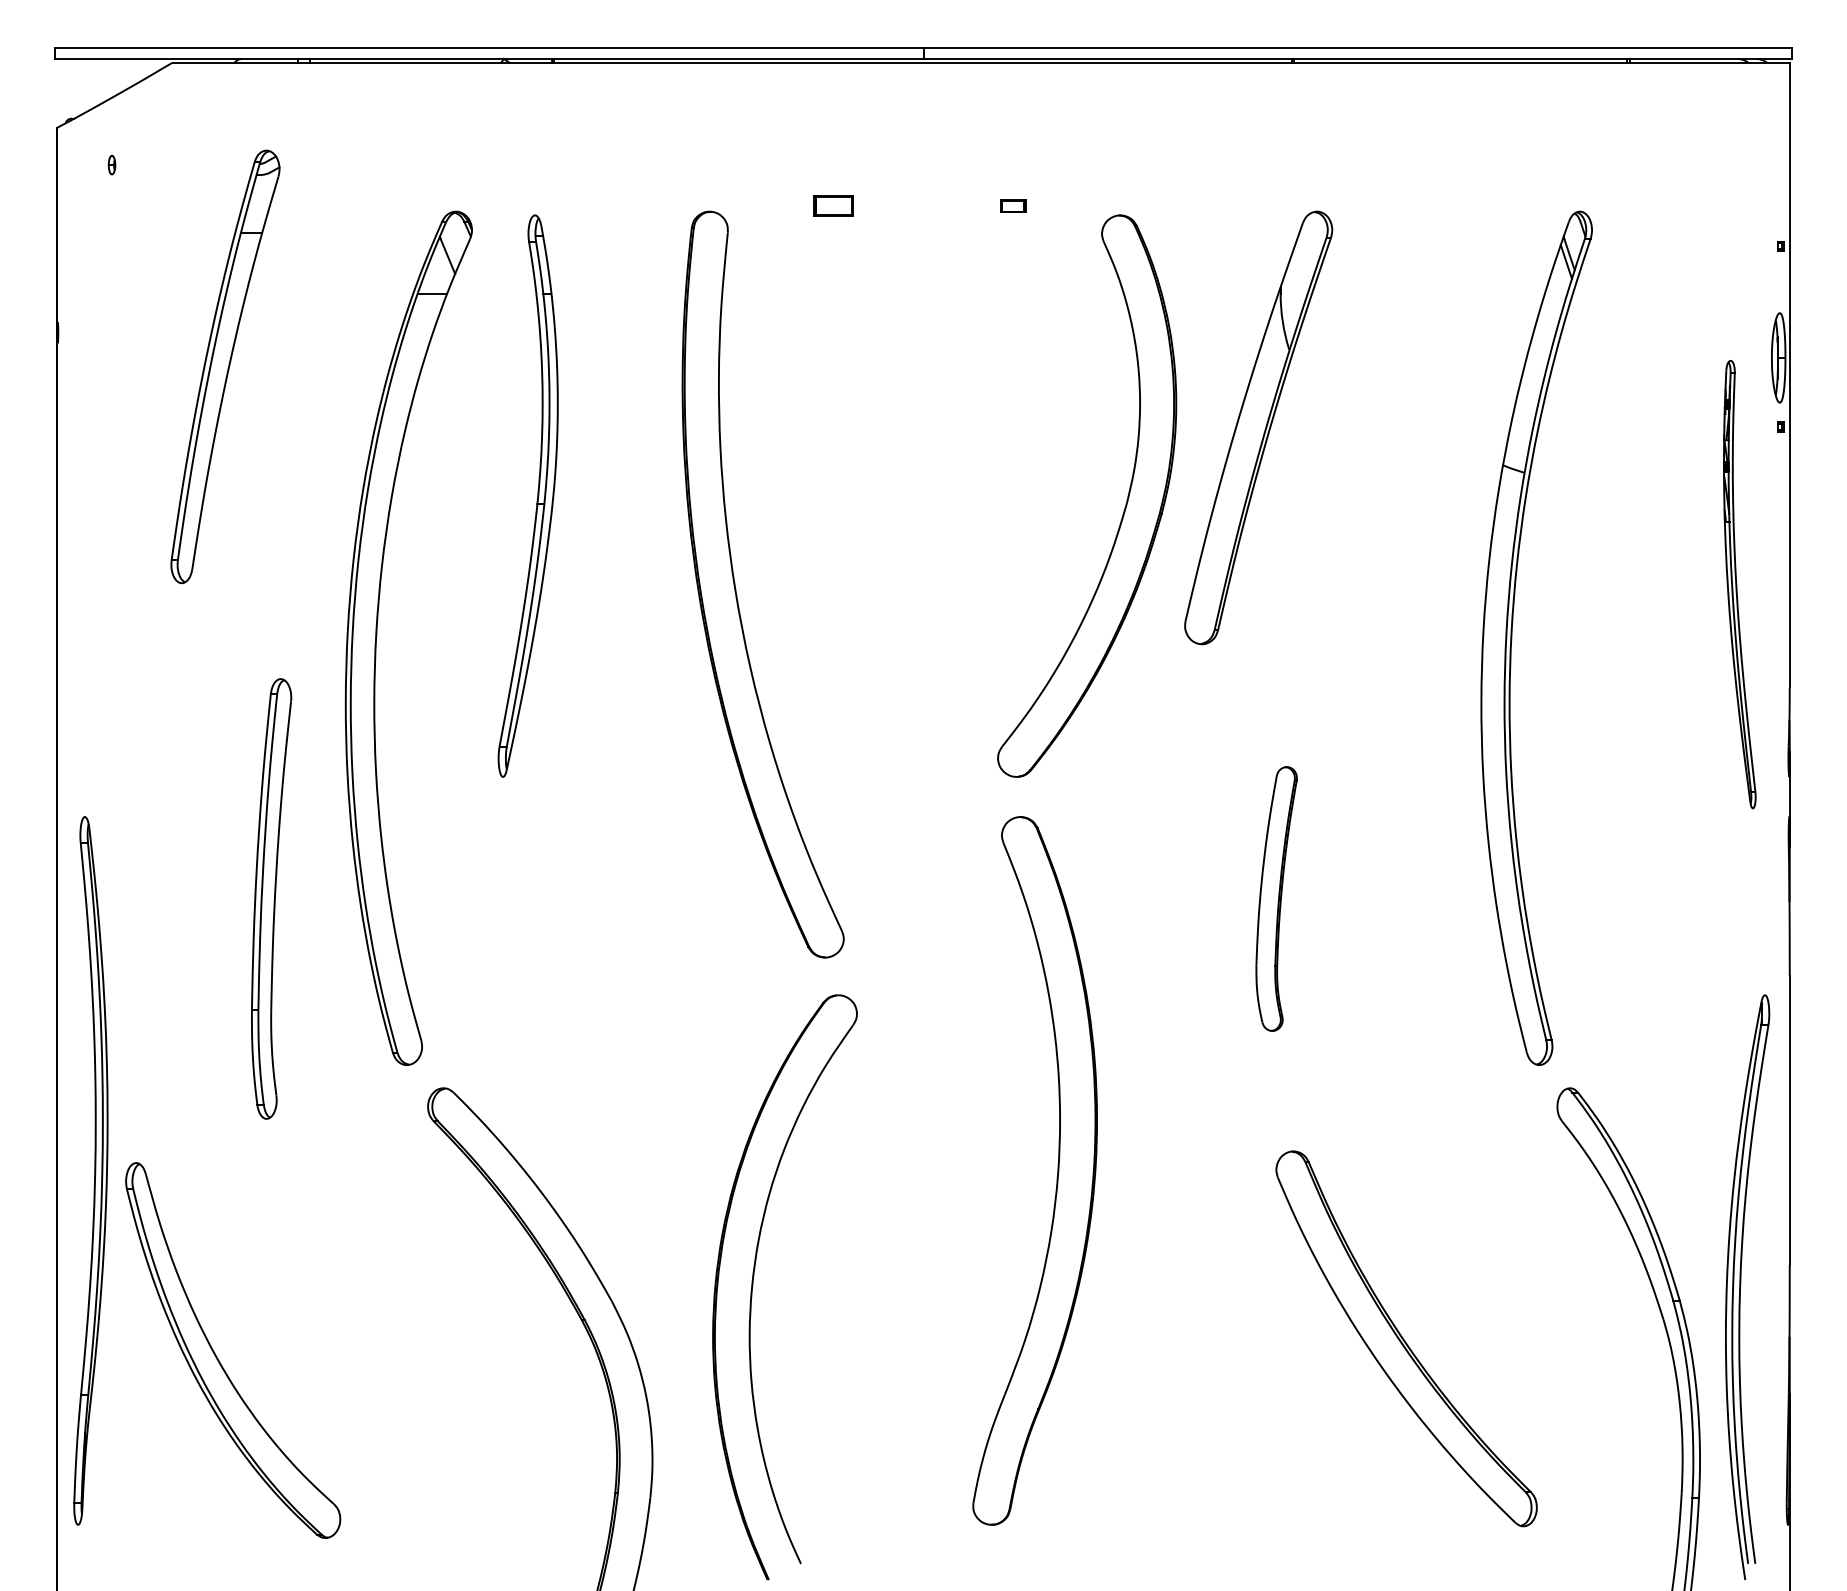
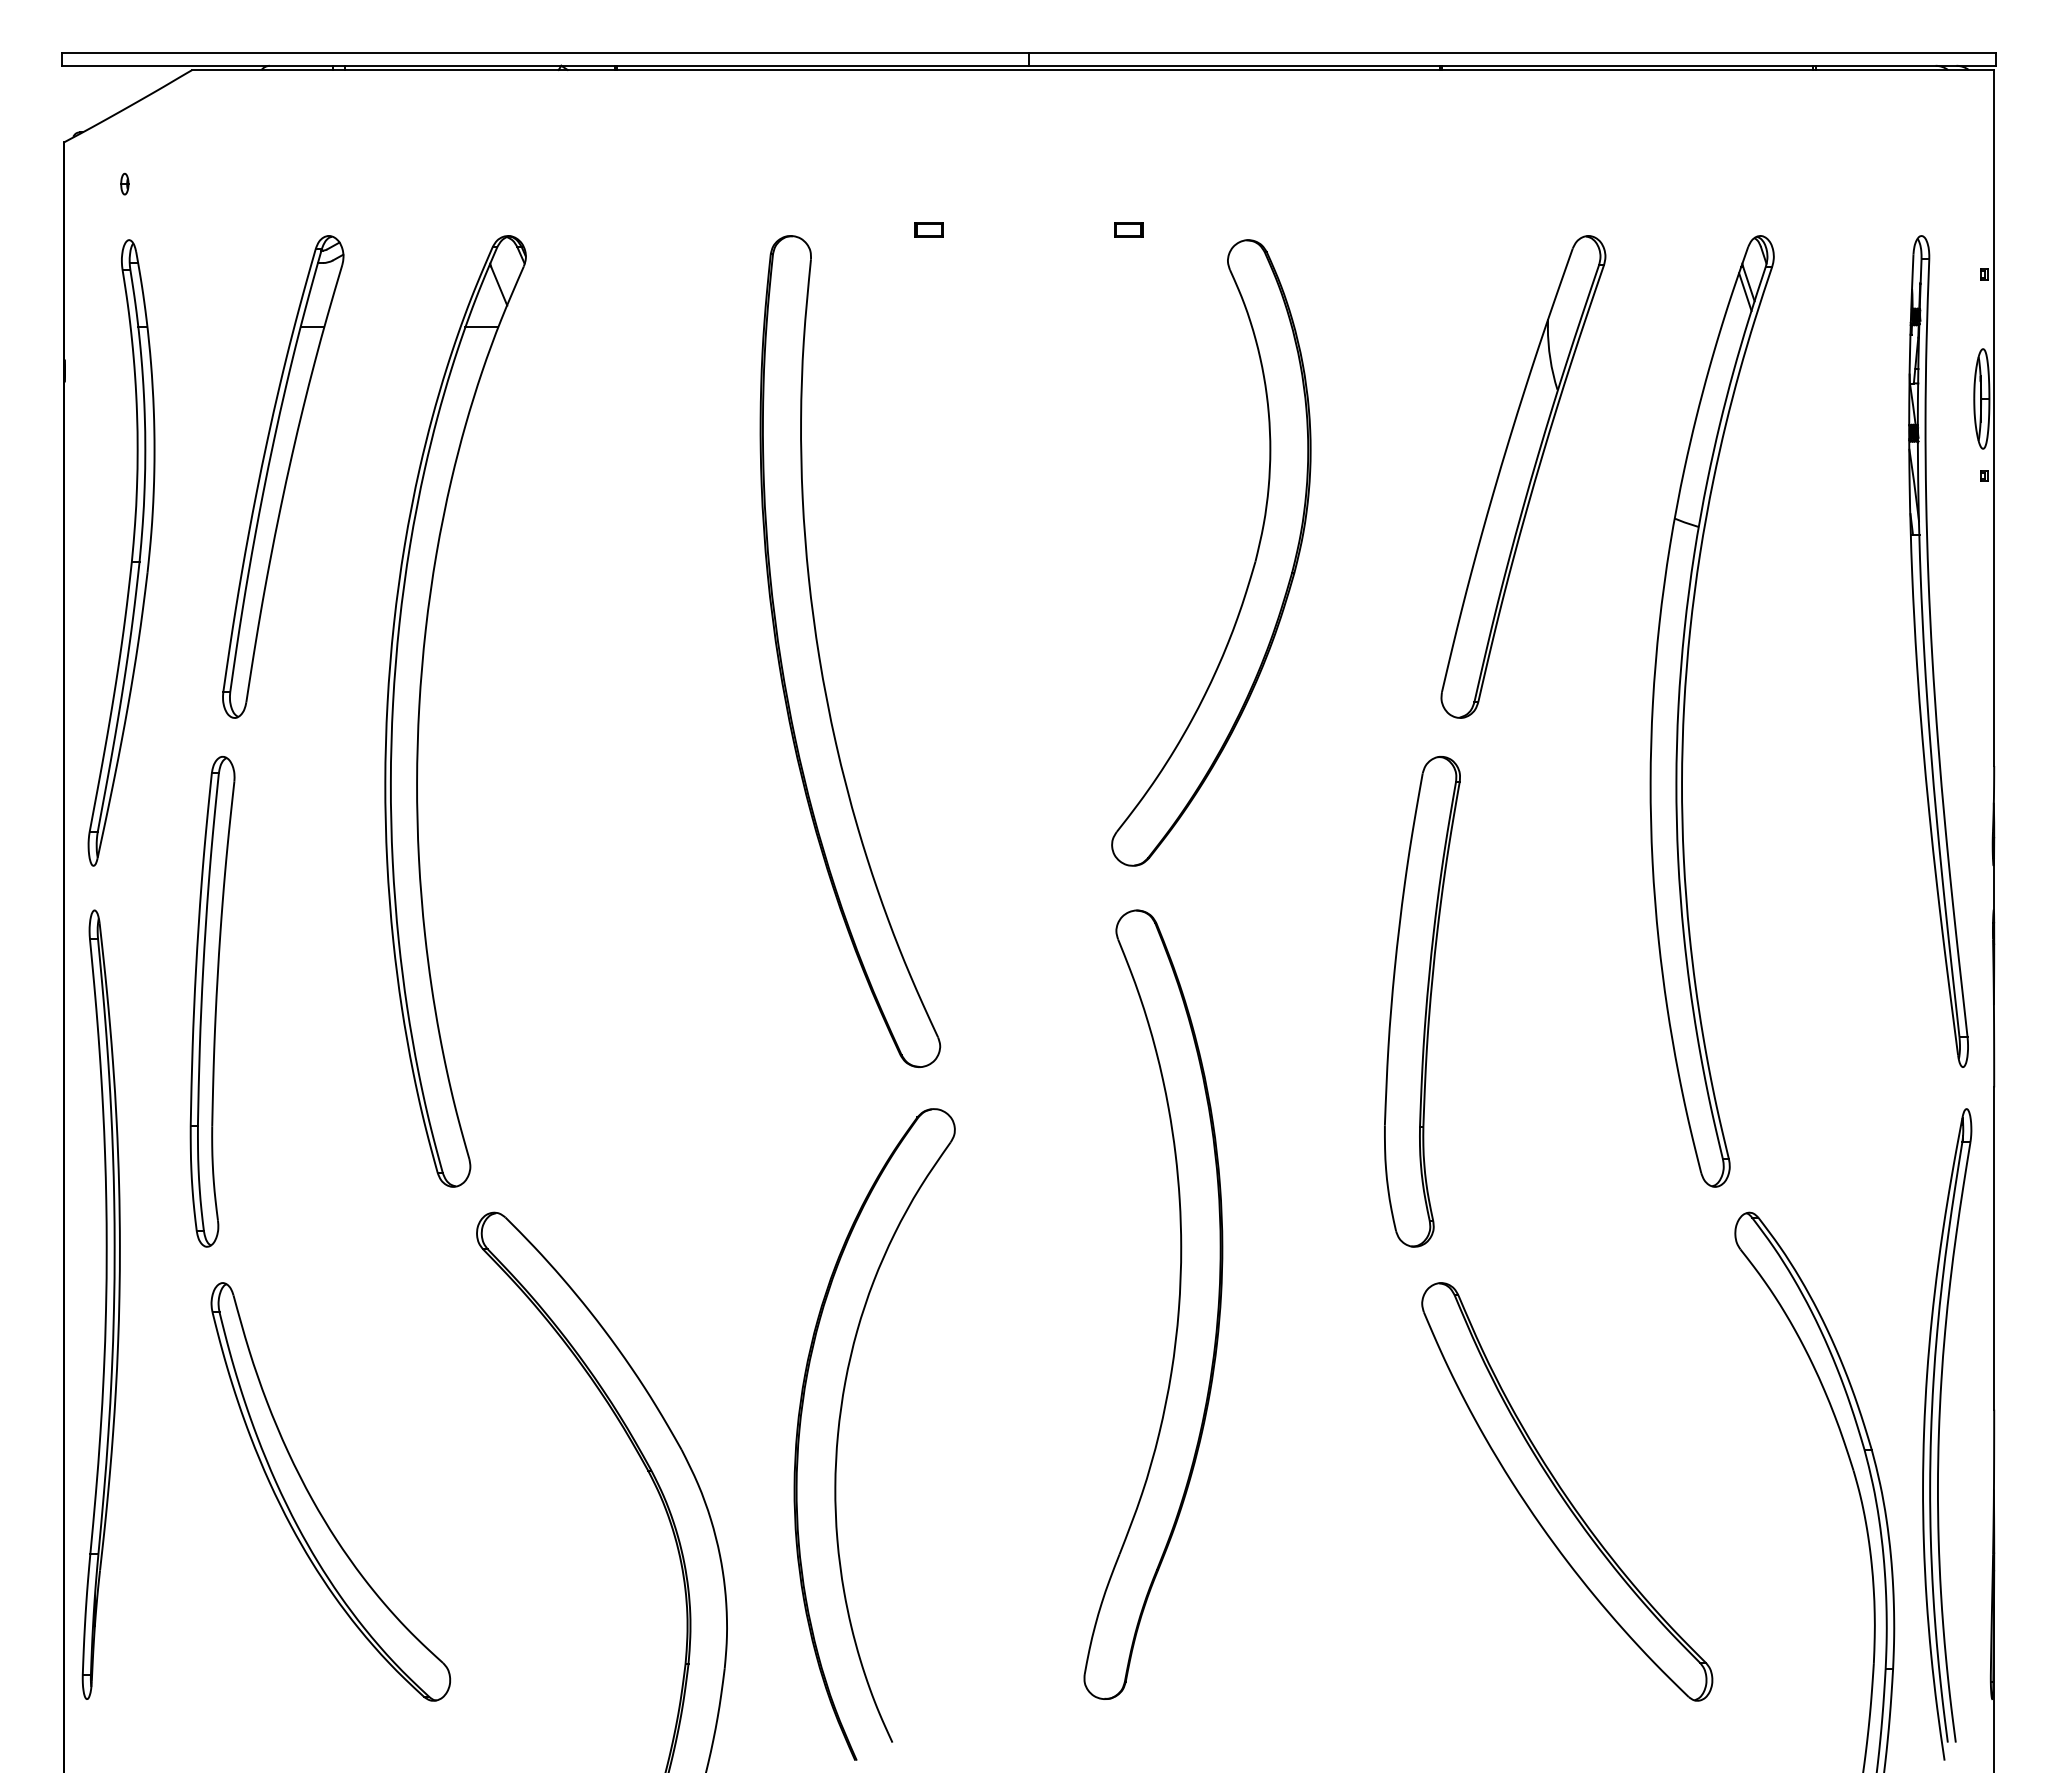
part: (833, 205) -> (928, 229), size x0.62
part: (225, 366) -> (283, 476), moved
part: (1258, 427) -> (1523, 476), moved
part: (537, 495) -> (131, 552), moved
part: (1739, 584) -> (1938, 651), size x1.67
part: (271, 898) -> (212, 1001), moved
part: (1276, 898) -> (1422, 1001), size x1.67
part: (219, 1360) -> (315, 1502), moved

